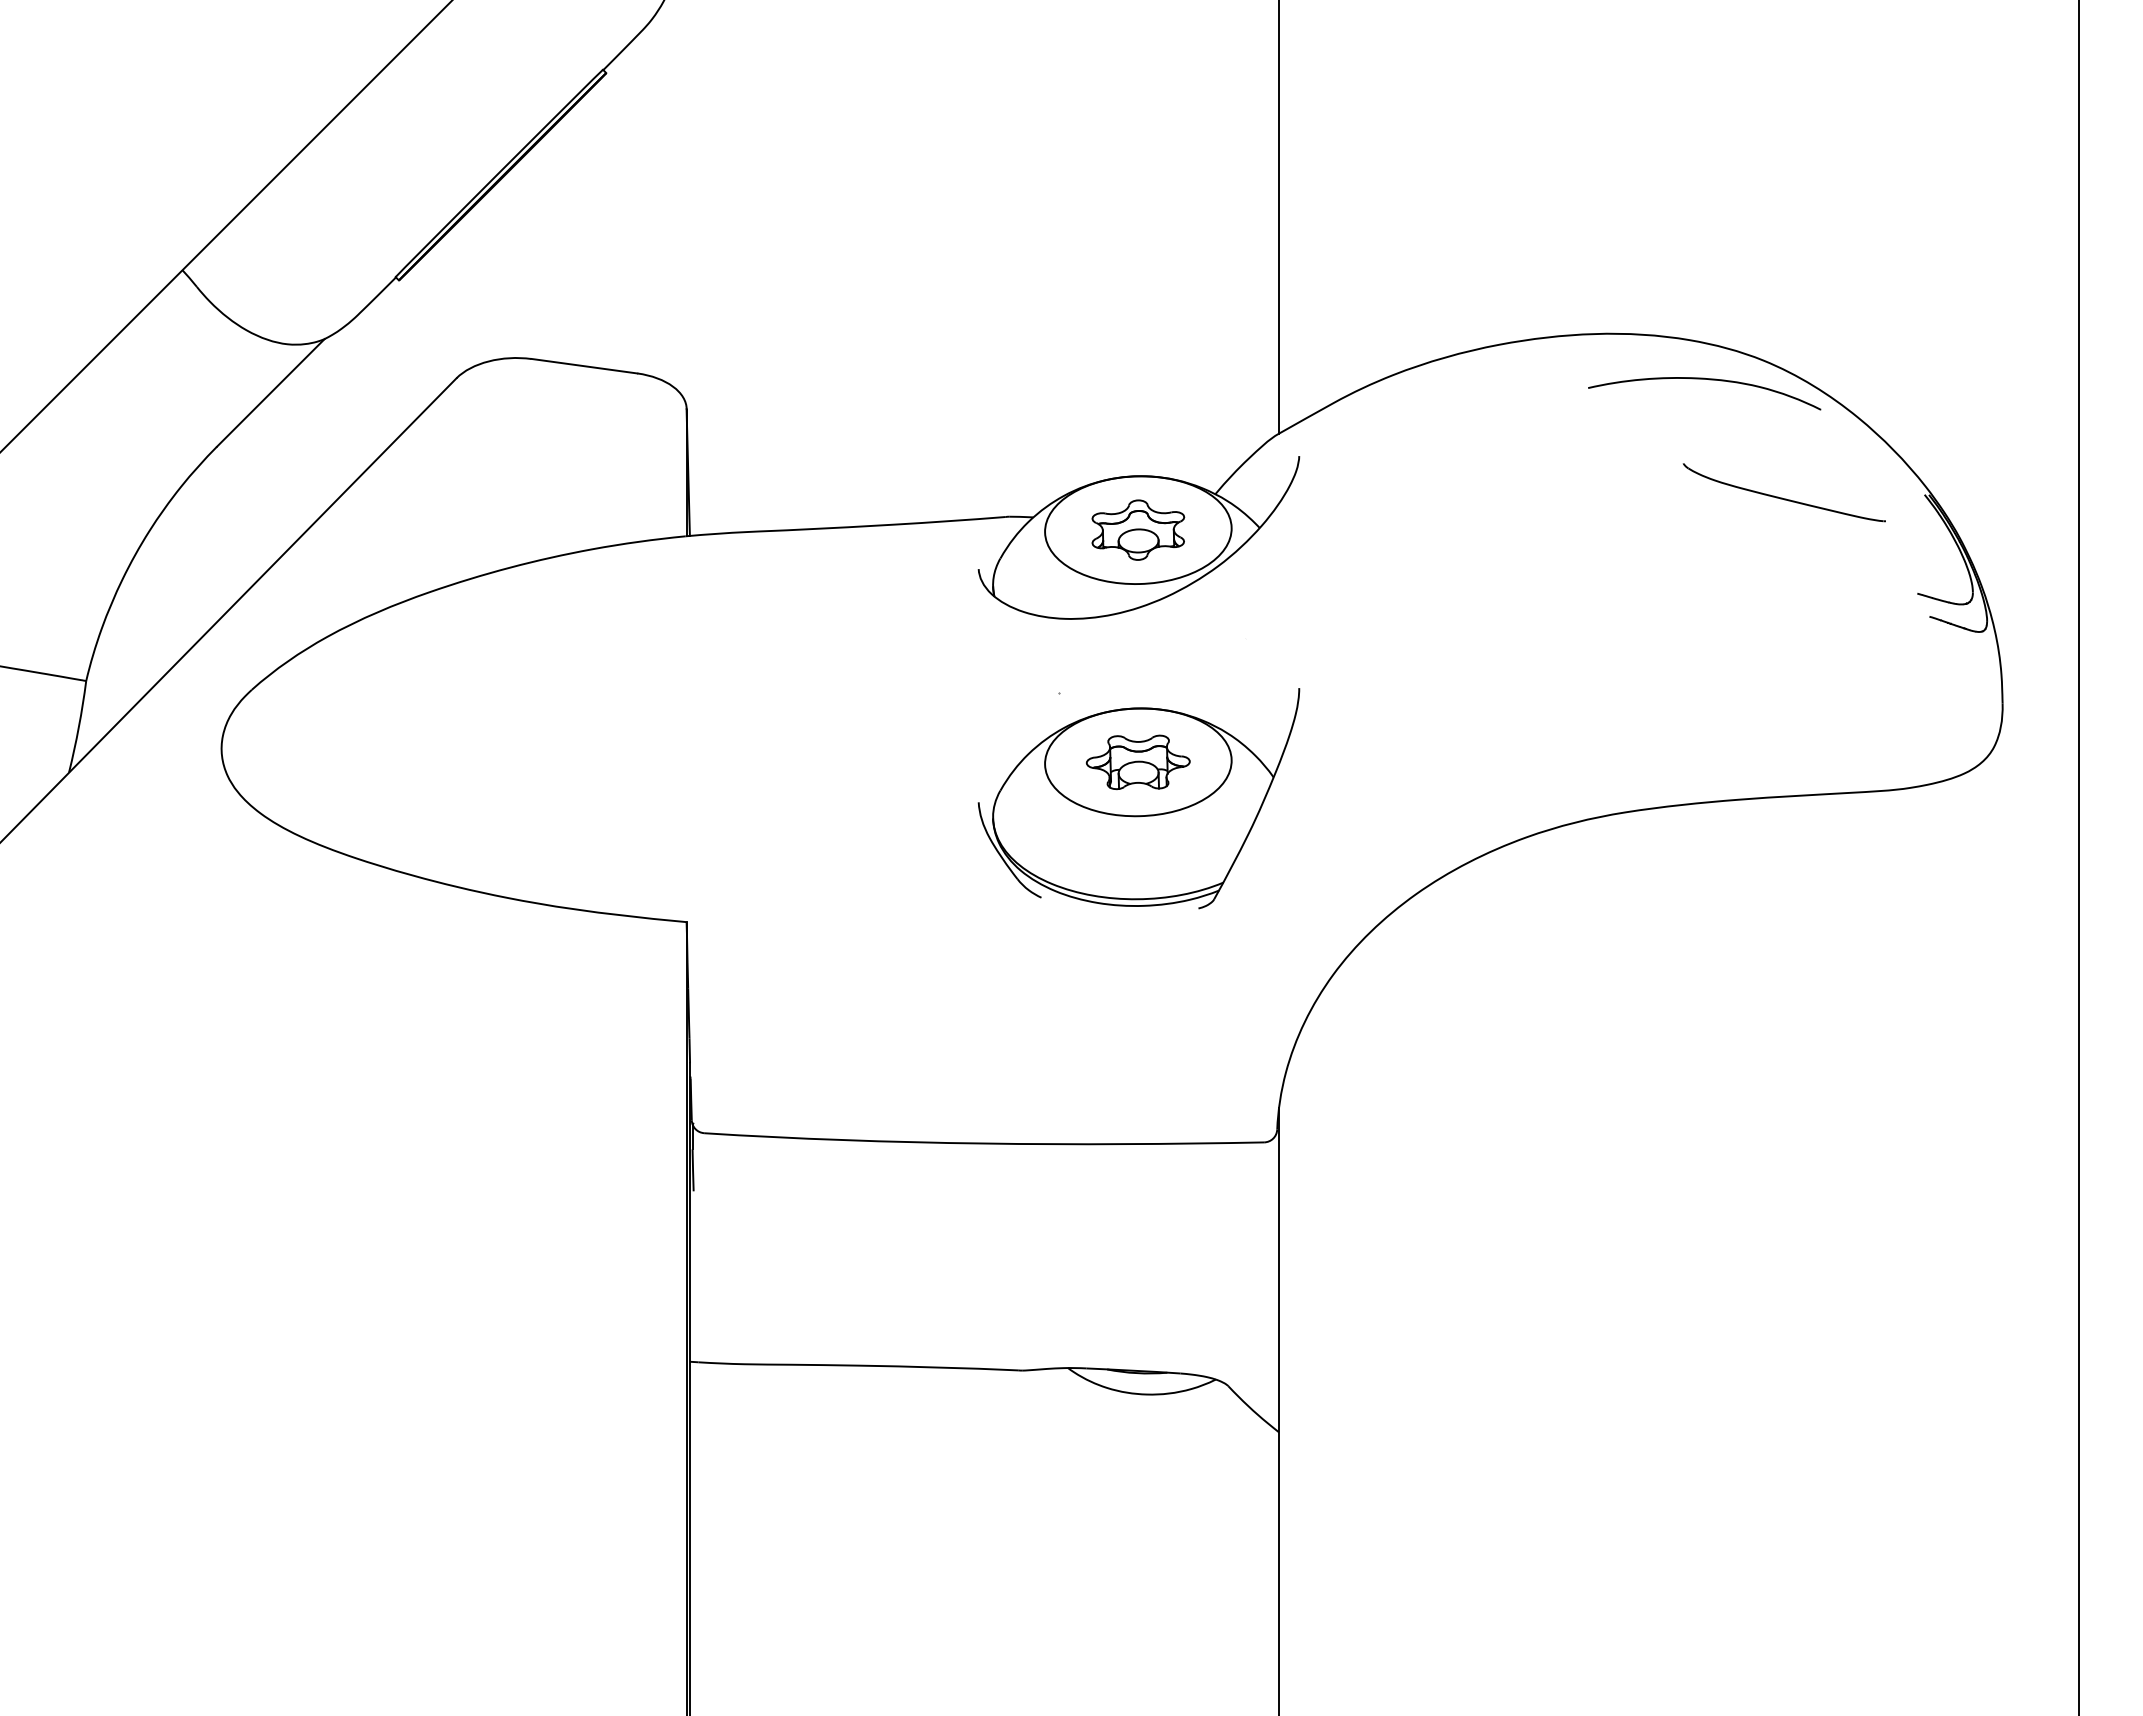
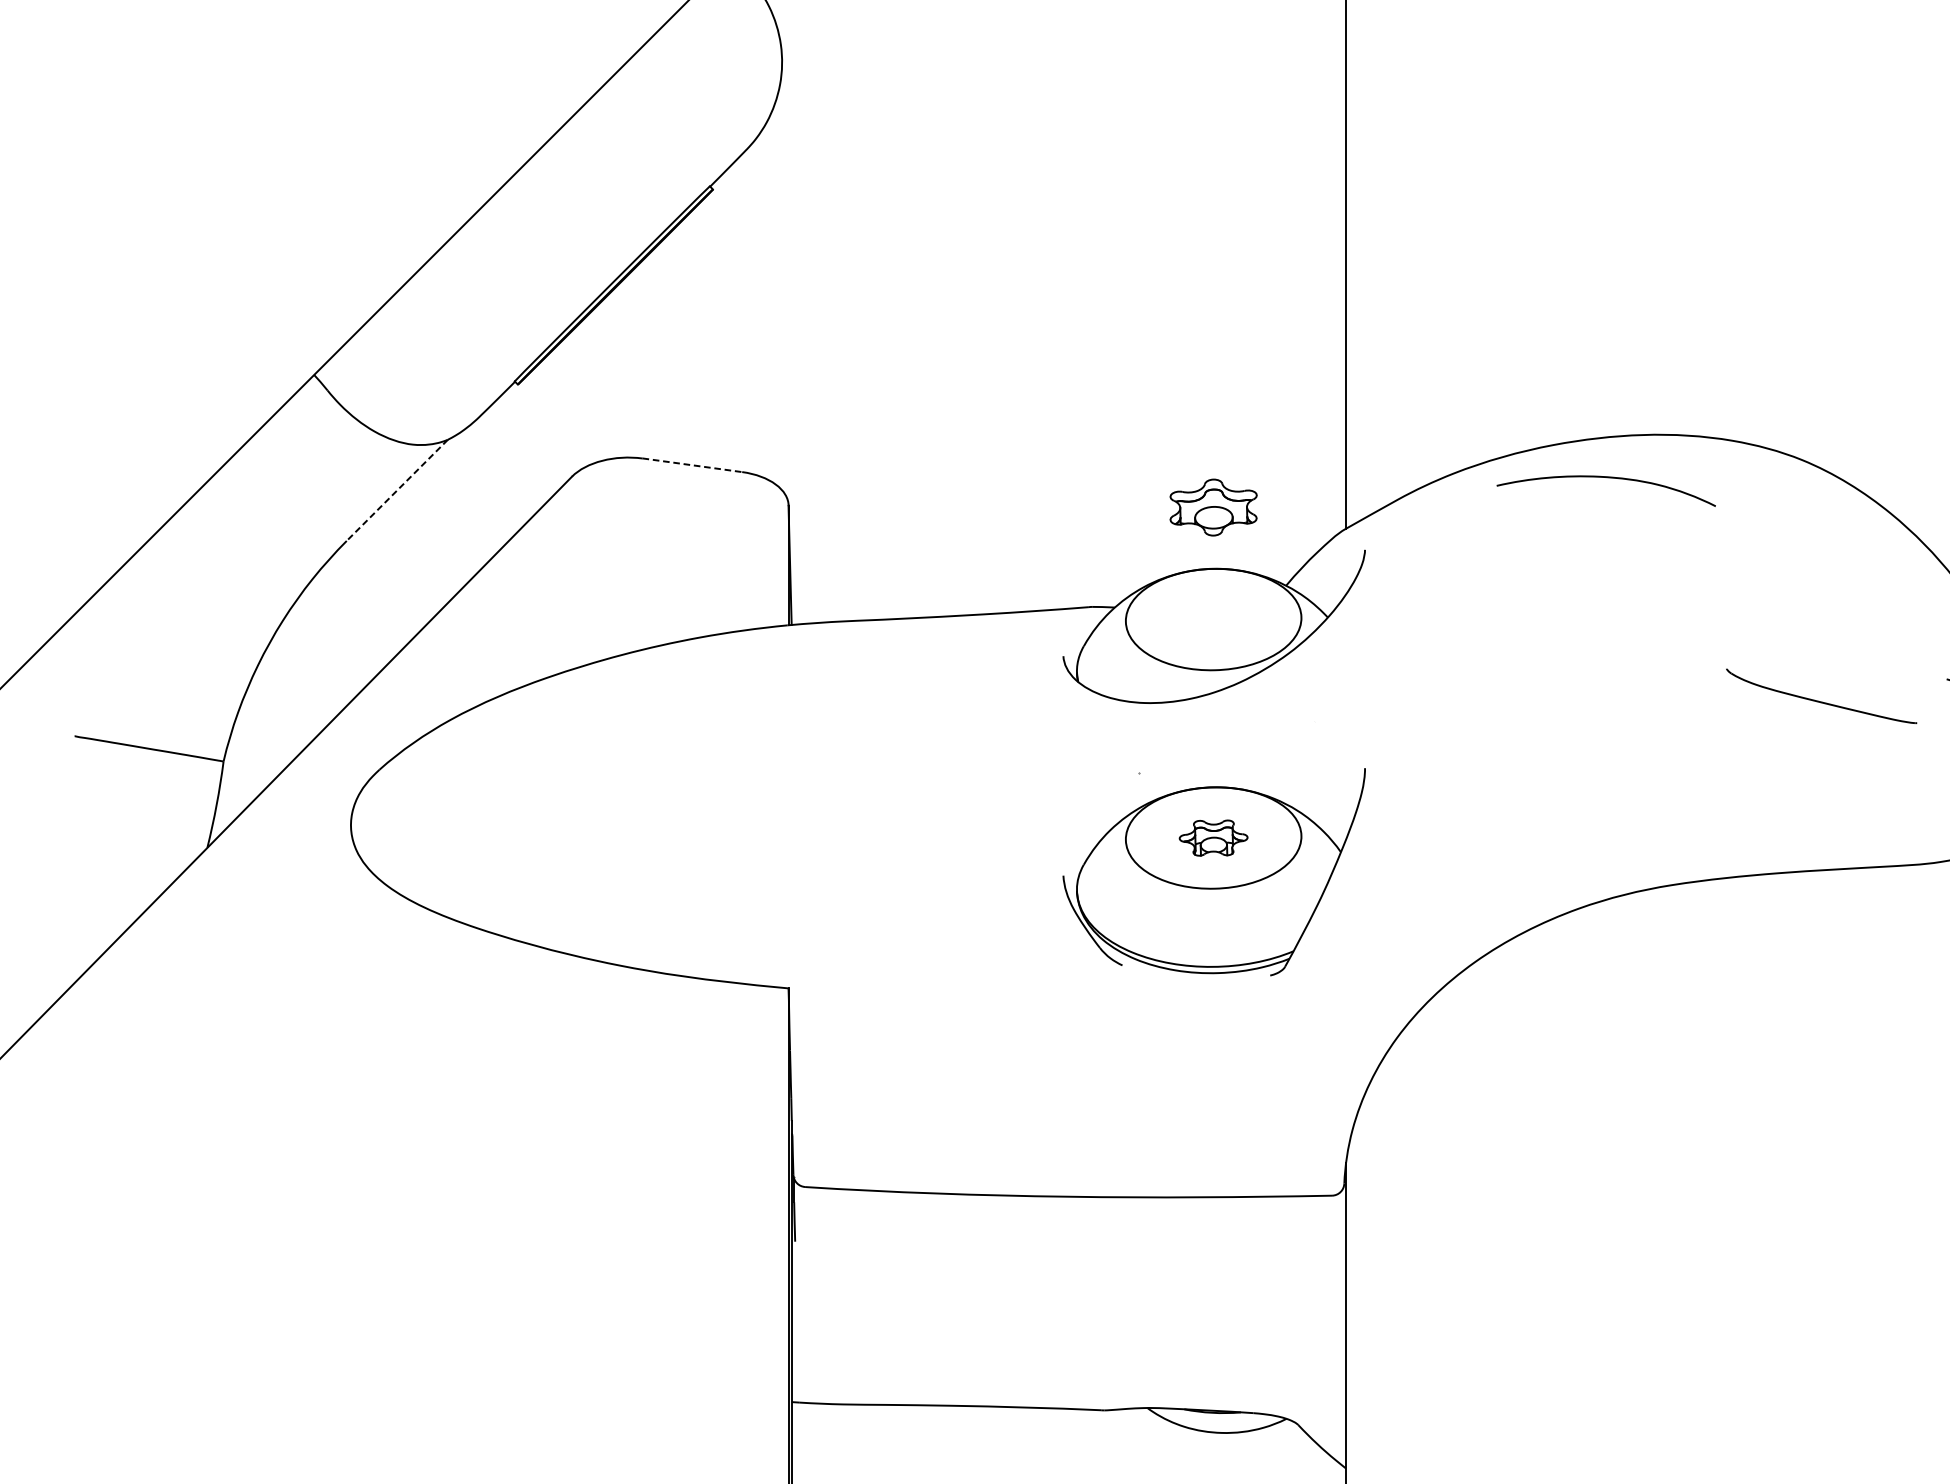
line: (584, 366) -> (692, 465), solid -> dashed
part: (1709, 380) -> (1610, 478), moved
line: (270, 393) -> (397, 490), solid -> dashed
part: (1783, 492) -> (1820, 696), moved
part: (1138, 529) -> (1213, 506), moved
part: (1138, 762) -> (1213, 838), size x0.7

